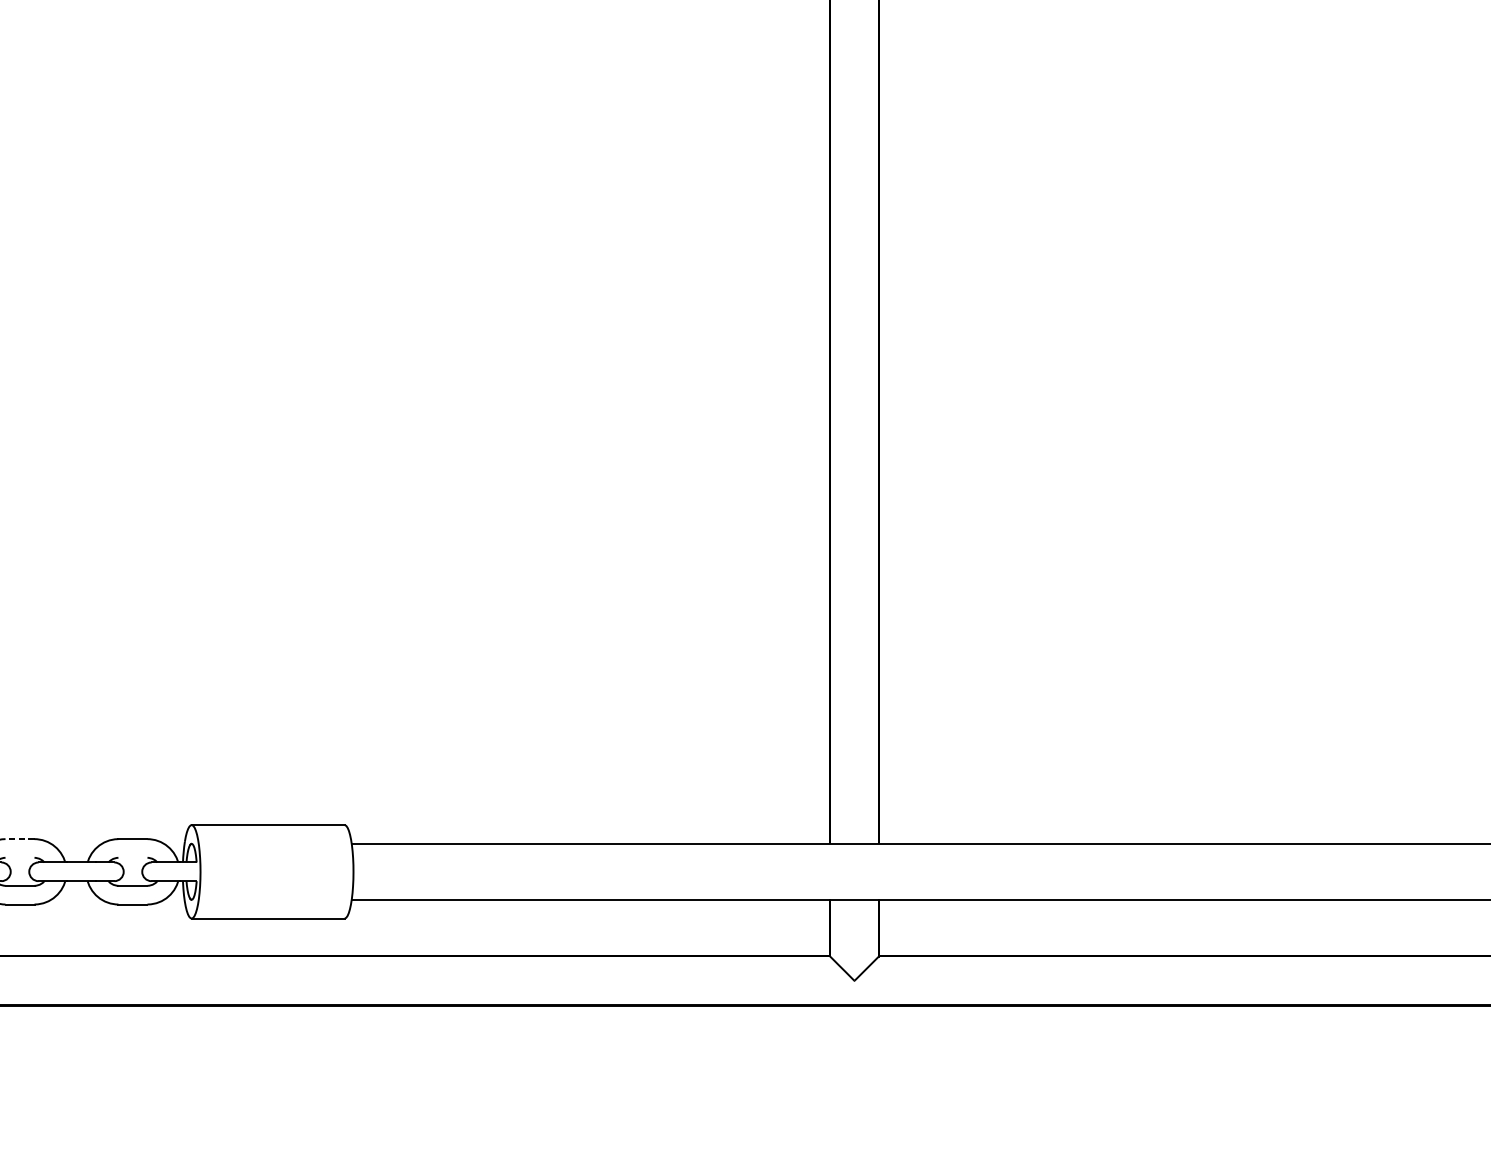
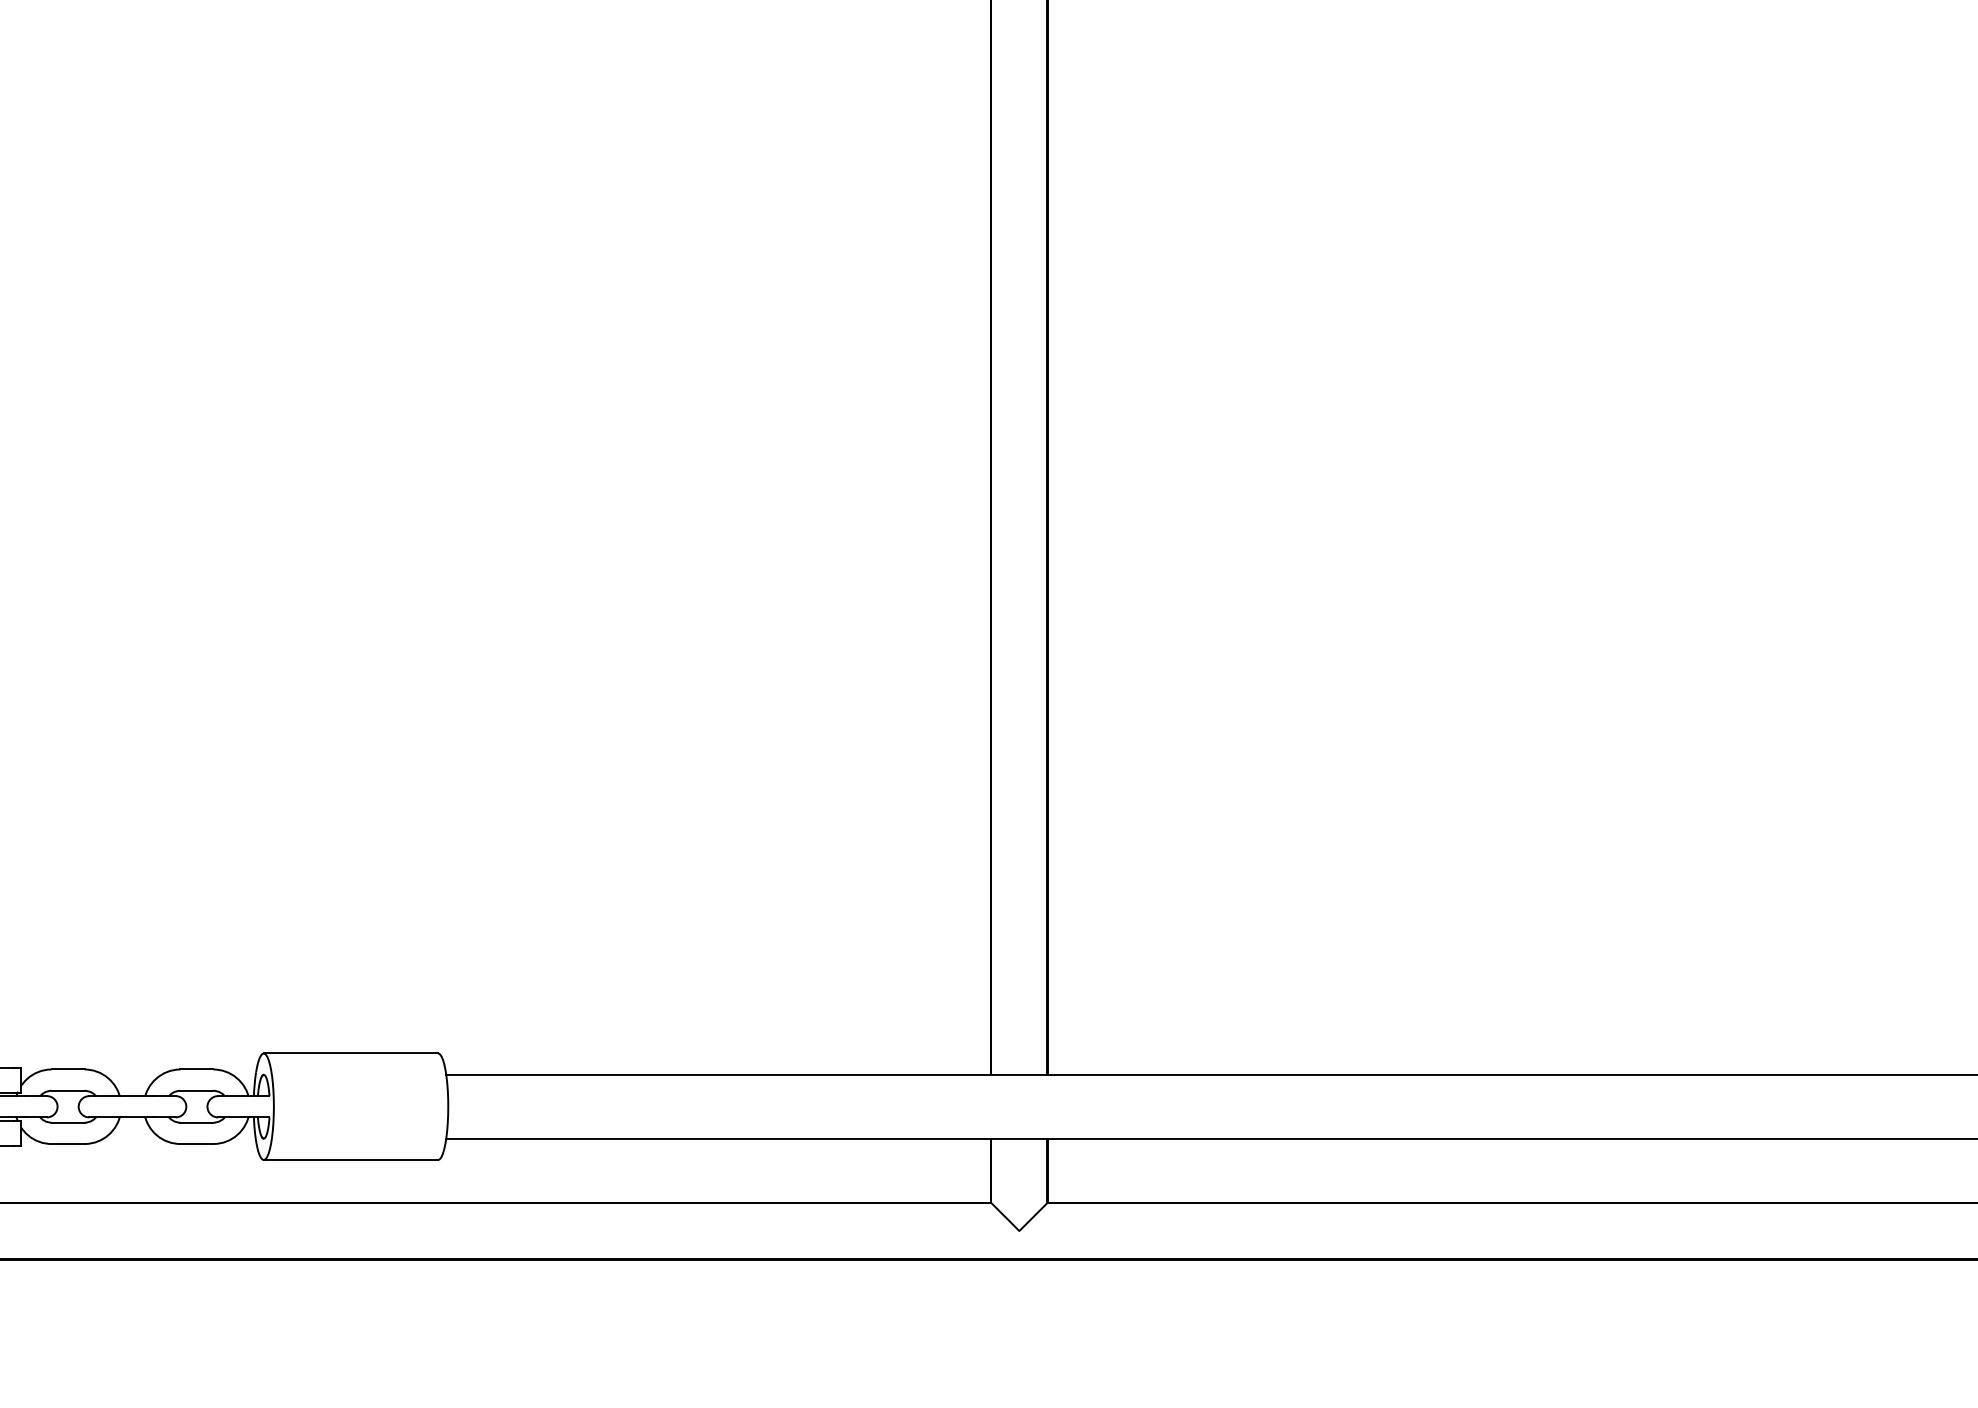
line: (20, 839) -> (68, 1069), dashed -> solid
line: (19, 857) -> (67, 1090), added
line: (132, 857) -> (196, 1090), added

